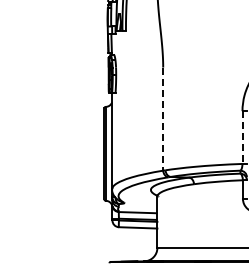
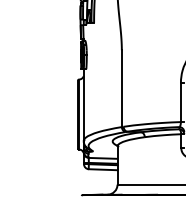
line: (163, 119) -> (122, 88), dashed -> solid
line: (242, 138) -> (180, 103), dashed -> solid

